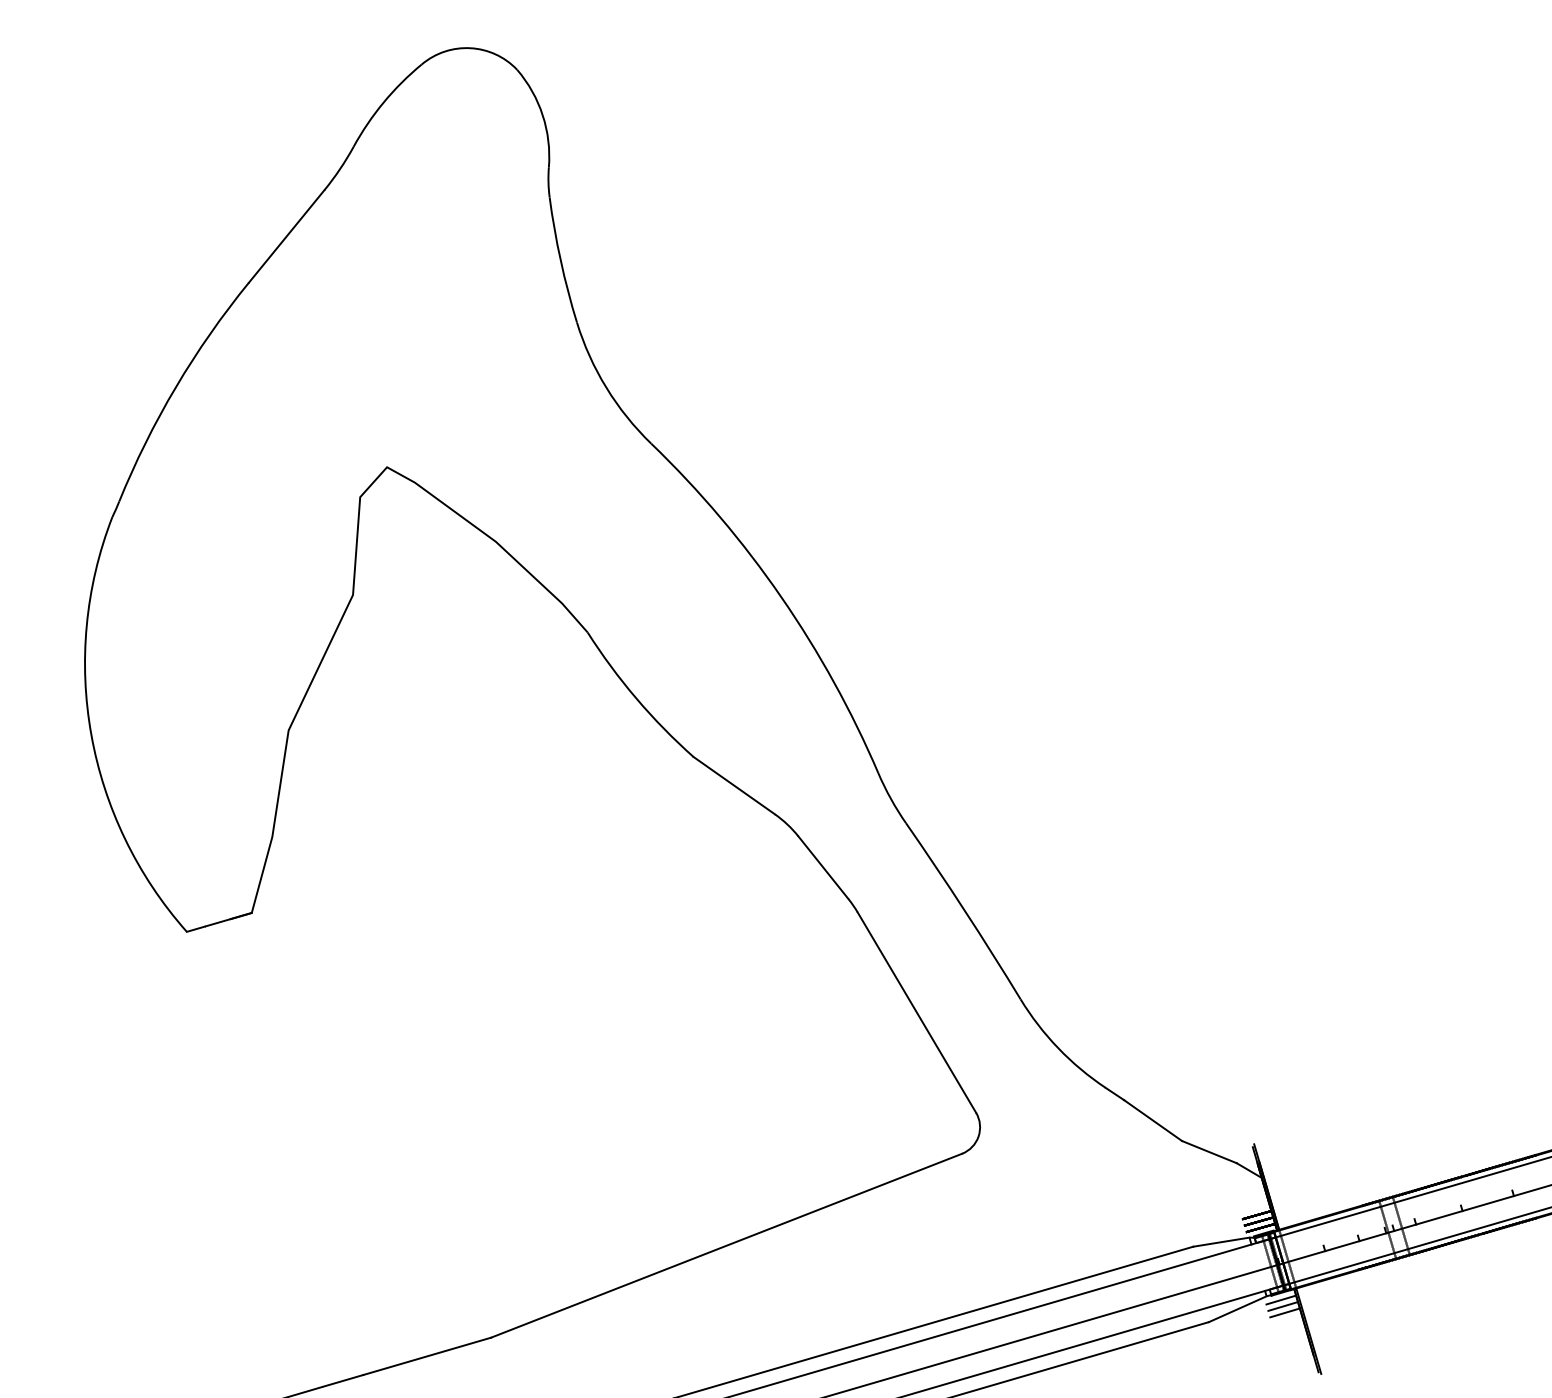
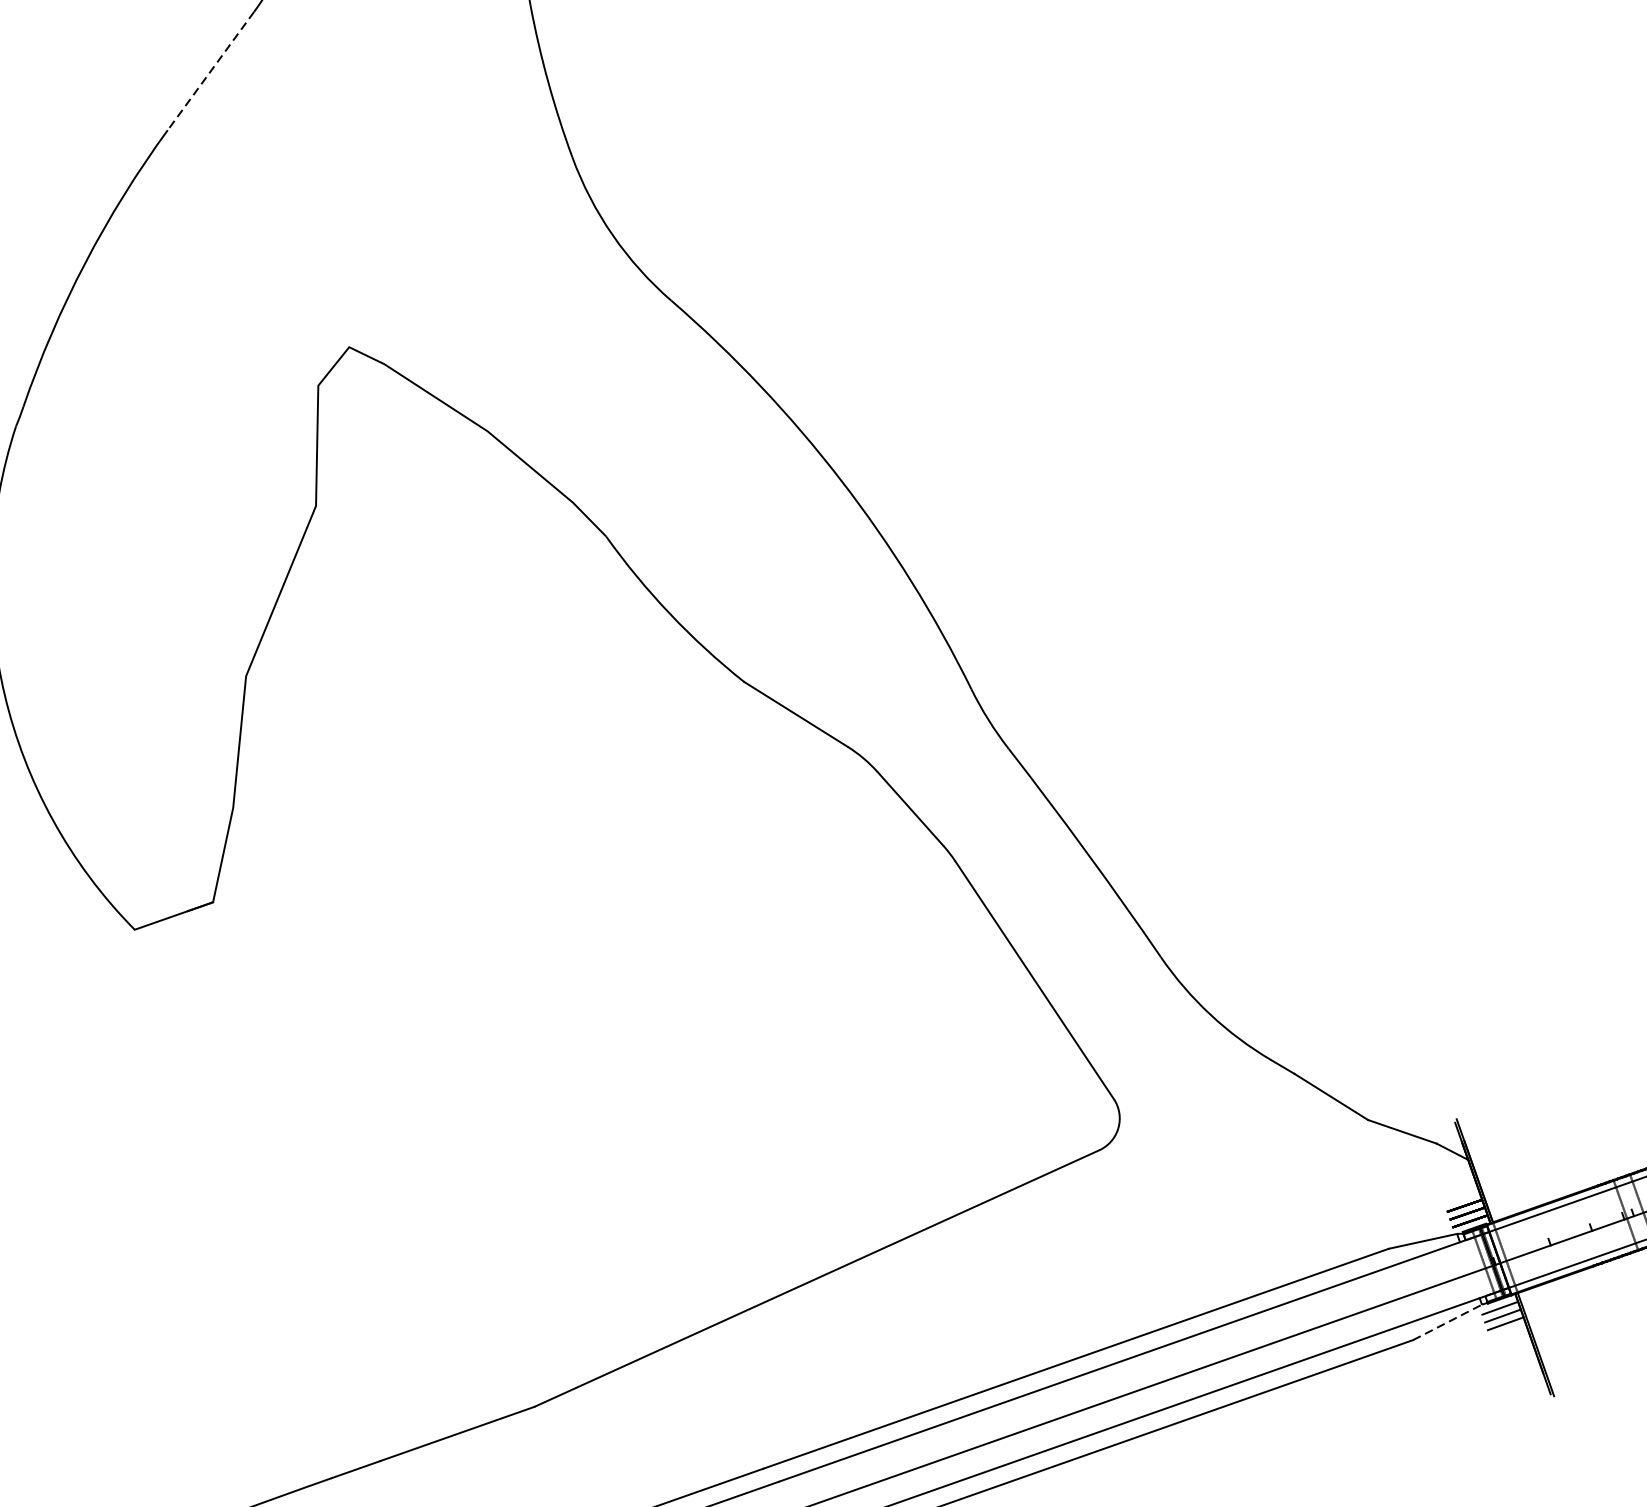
line: (286, 236) -> (210, 71), solid -> dashed
line: (1237, 1309) -> (1447, 1322), solid -> dashed

